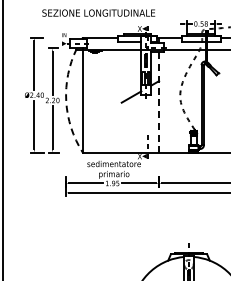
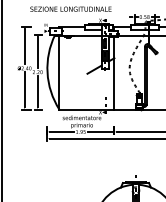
arc: (66, 101) -> (47, 72), dashed -> solid
line: (159, 102) -> (114, 73), dashed -> solid

